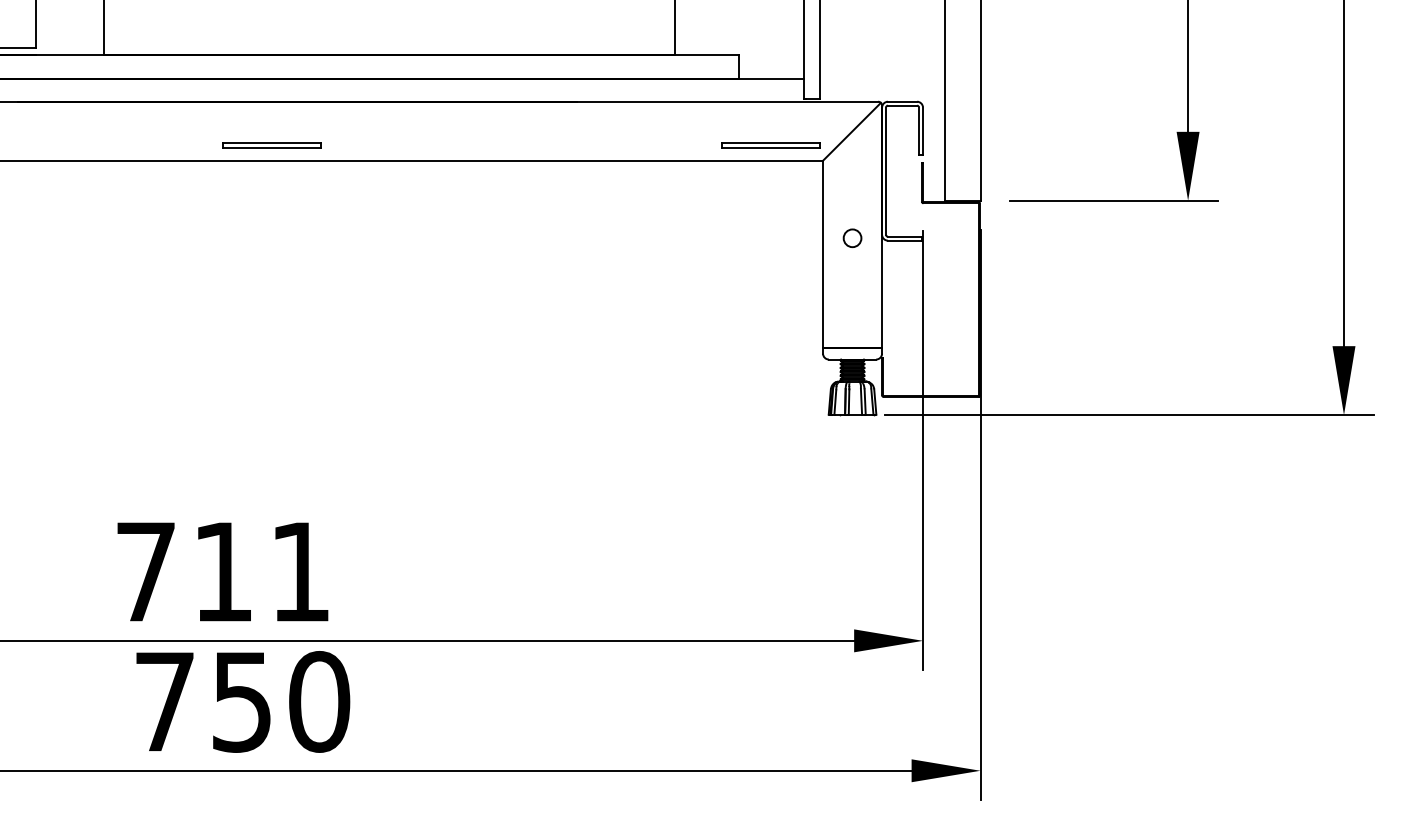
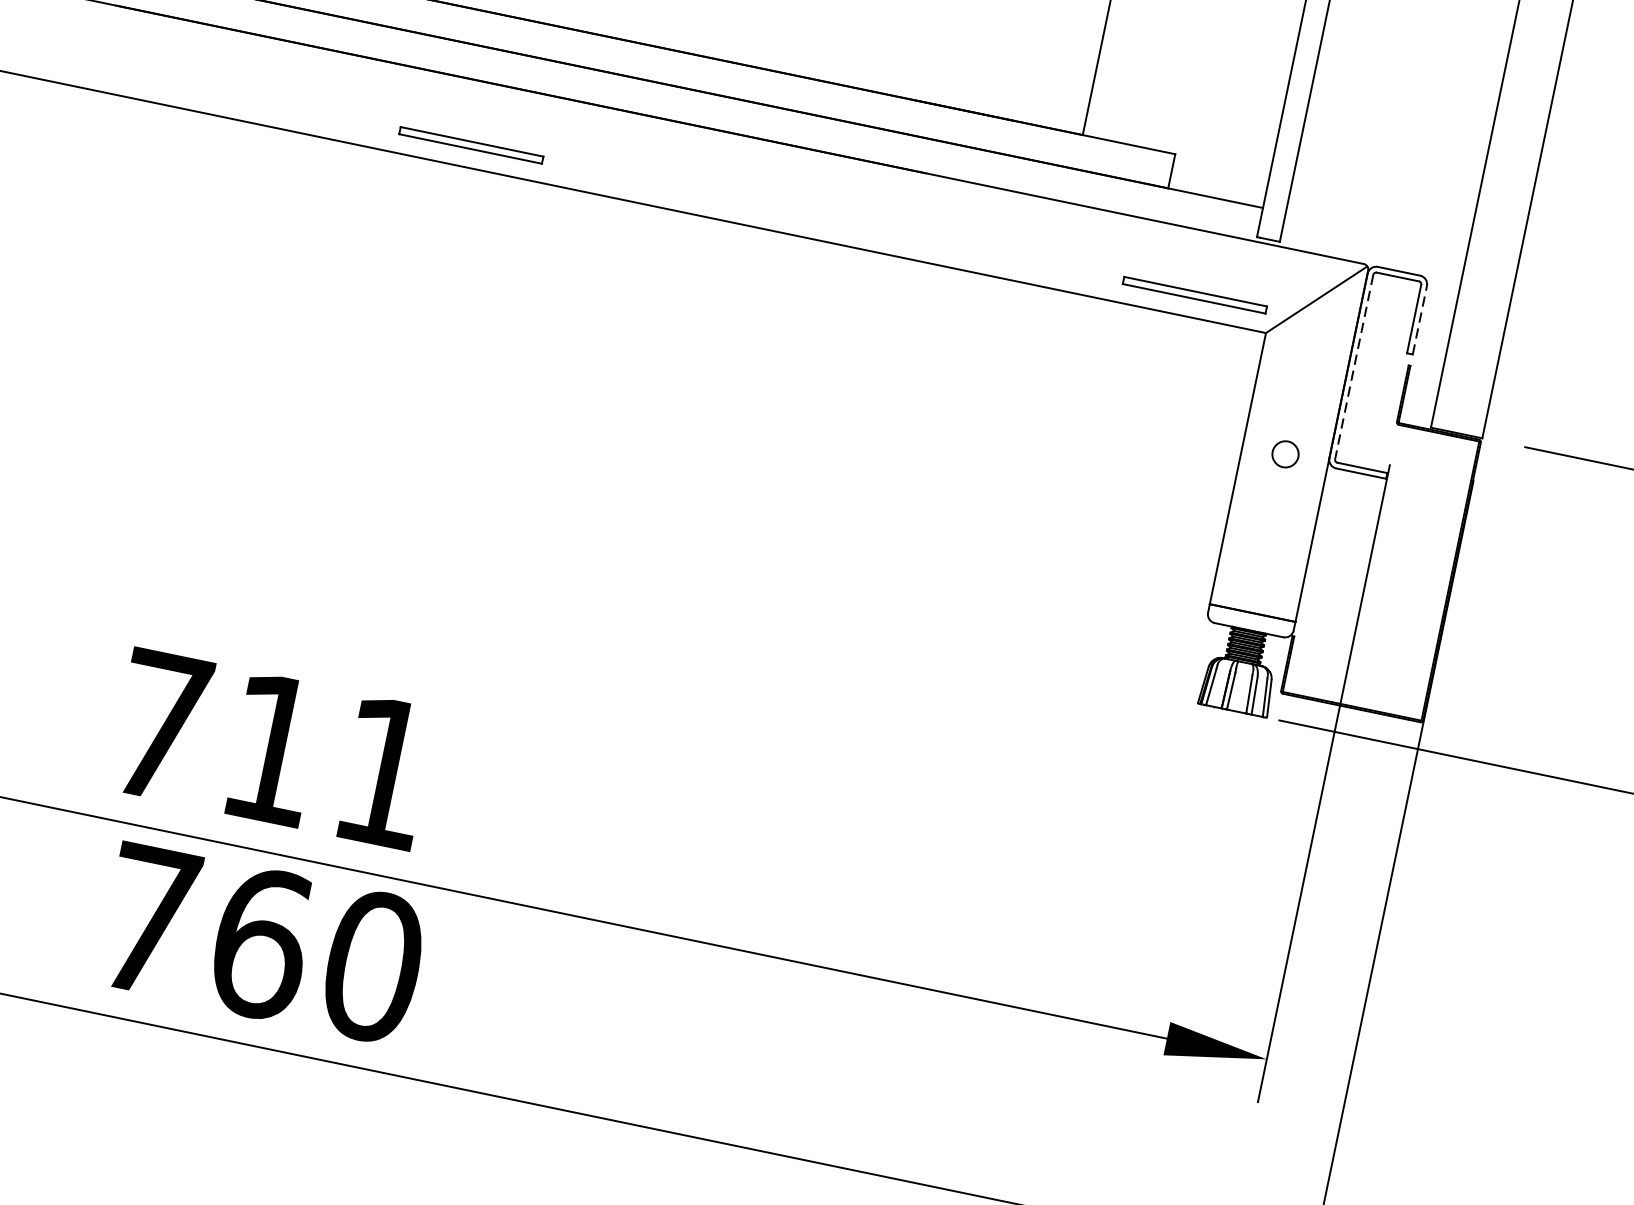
line: (923, 131) -> (1420, 320), solid -> dashed
line: (886, 171) -> (1354, 367), solid -> dashed
text: (242, 701) -> (261, 942), 750 -> 760

